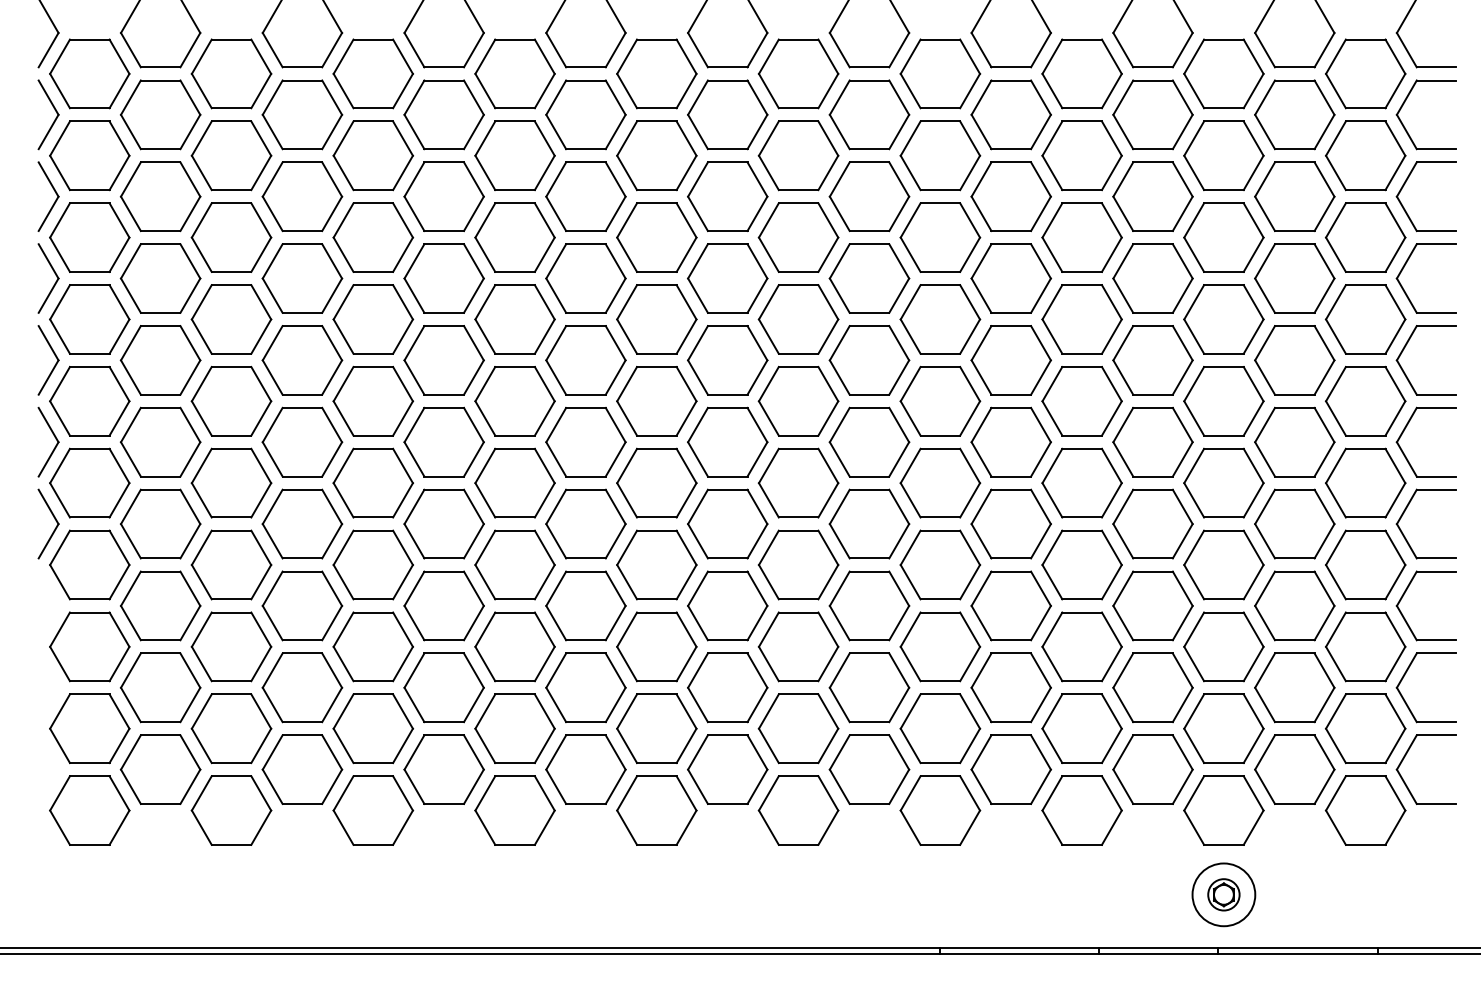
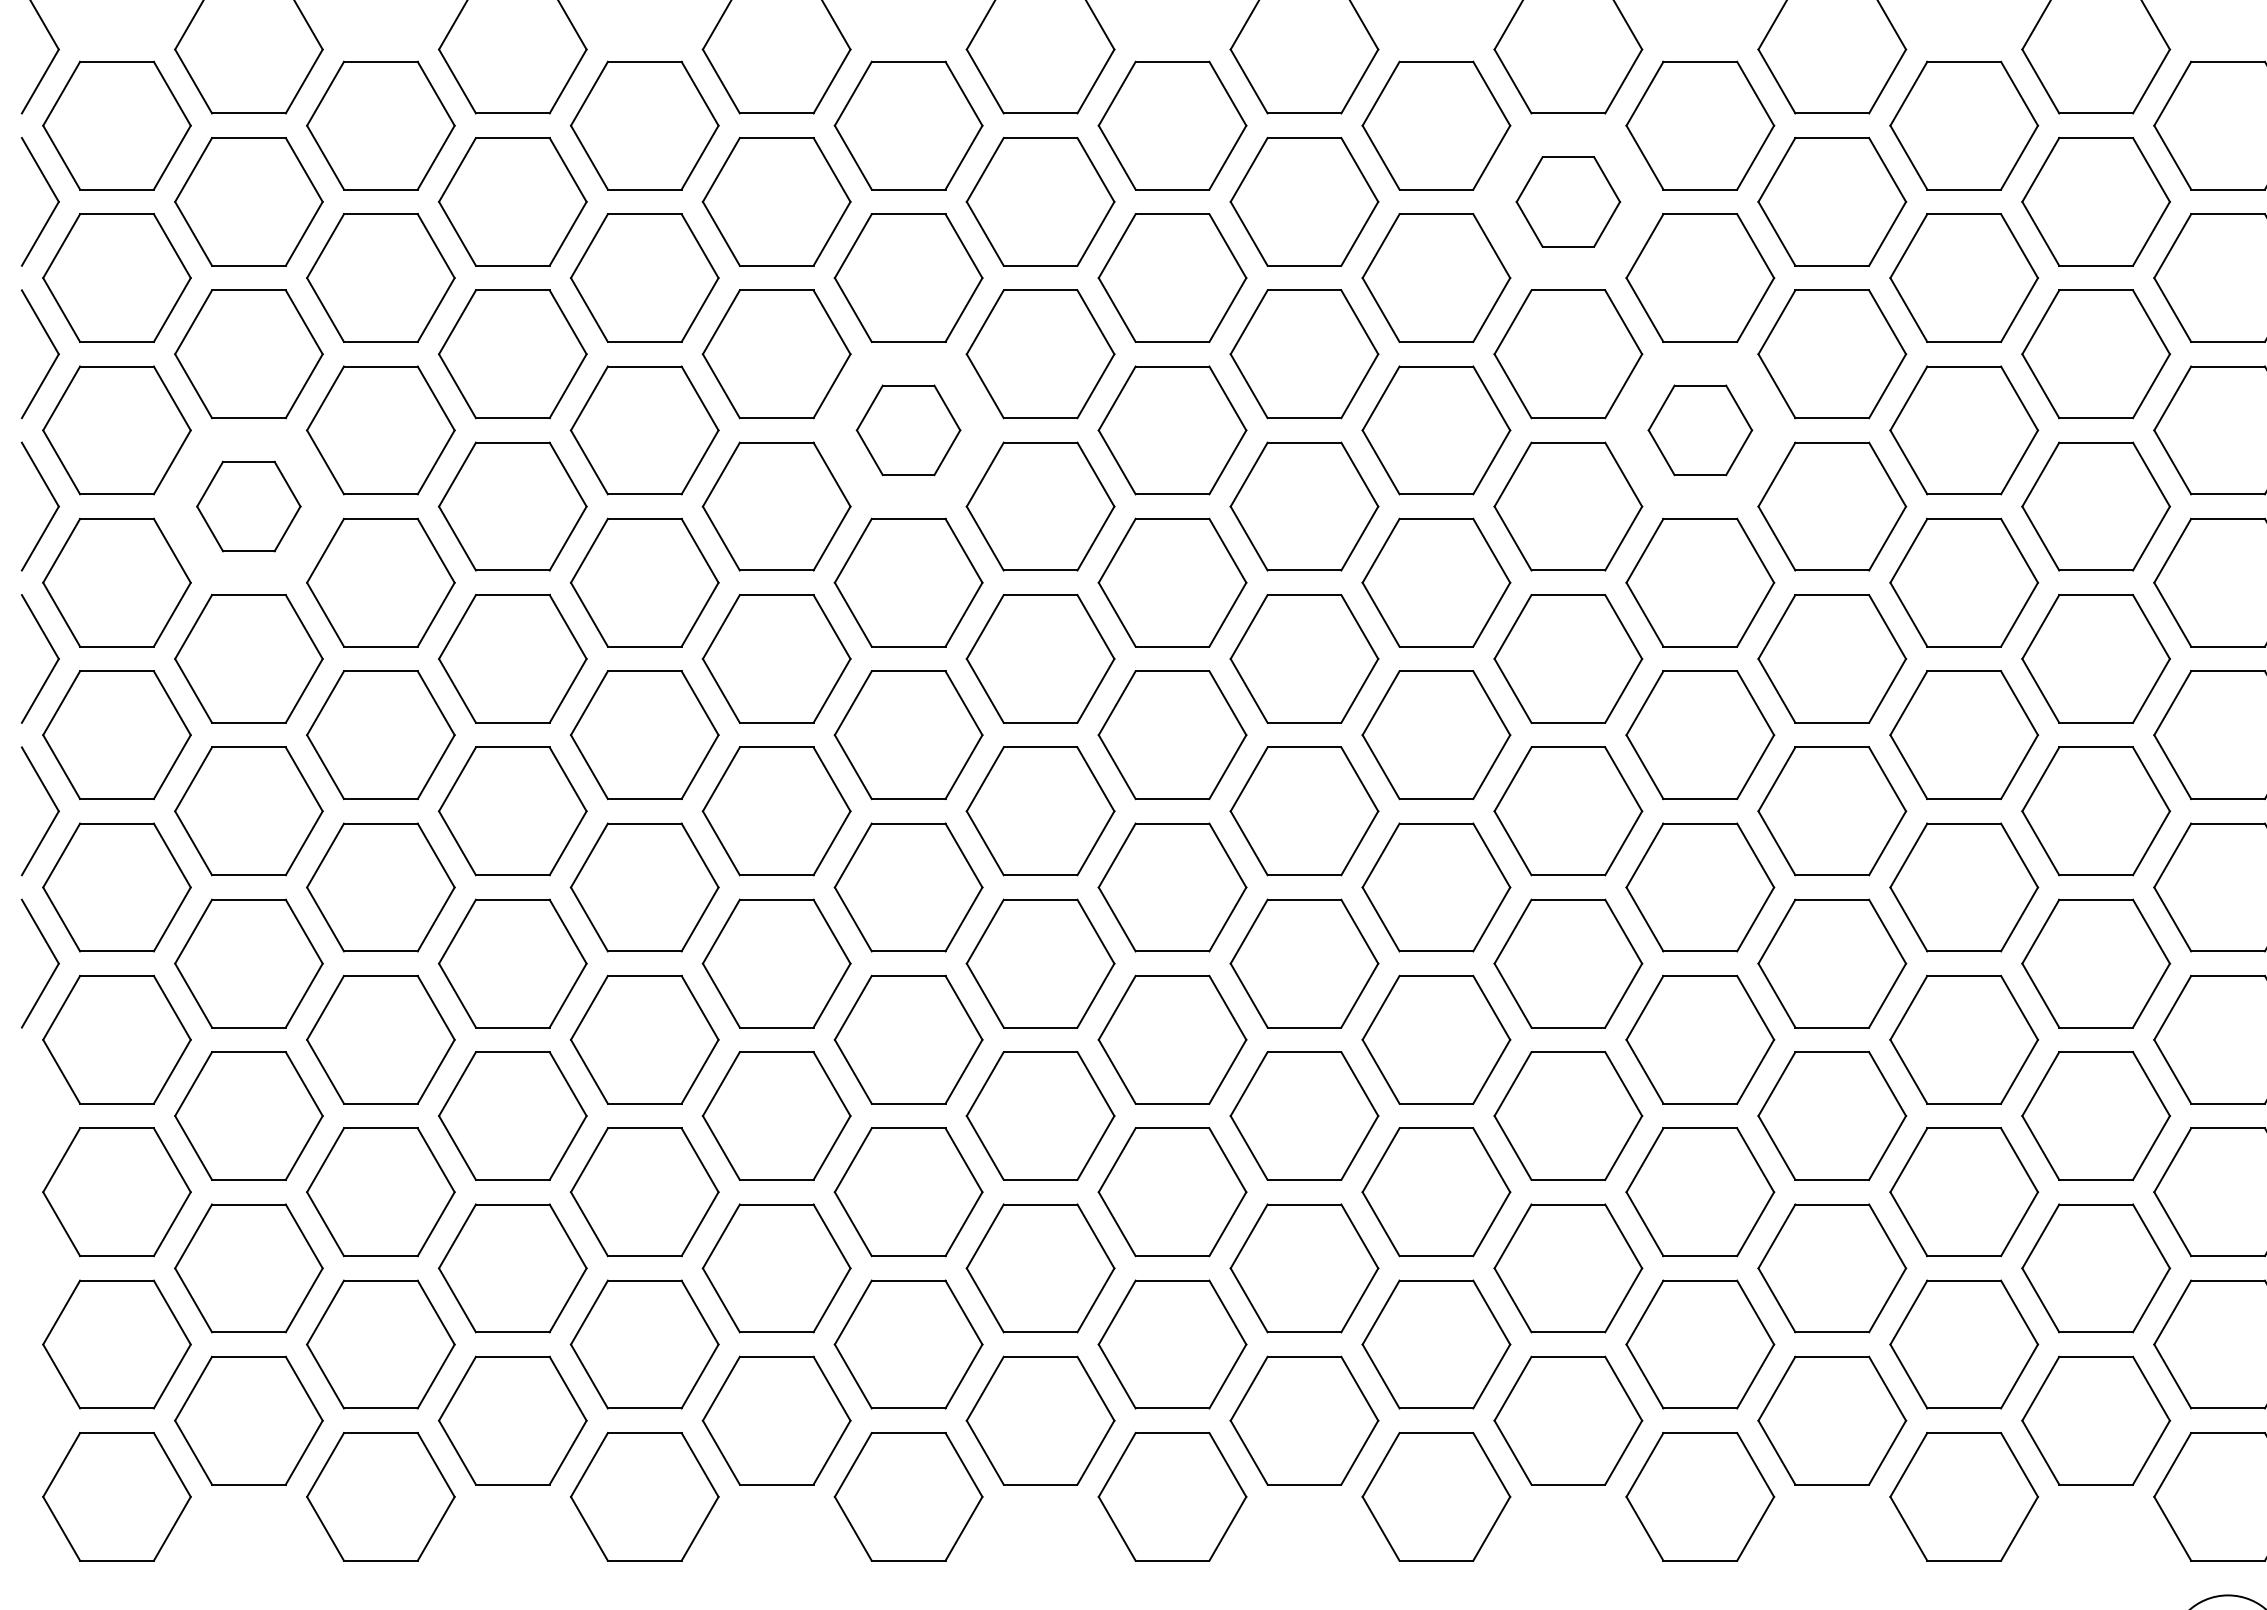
part: (869, 114) -> (1568, 201), size x0.7
part: (514, 237) -> (907, 430), size x0.7
part: (940, 237) -> (1700, 430), size x0.7
part: (160, 278) -> (248, 506), size x0.7

